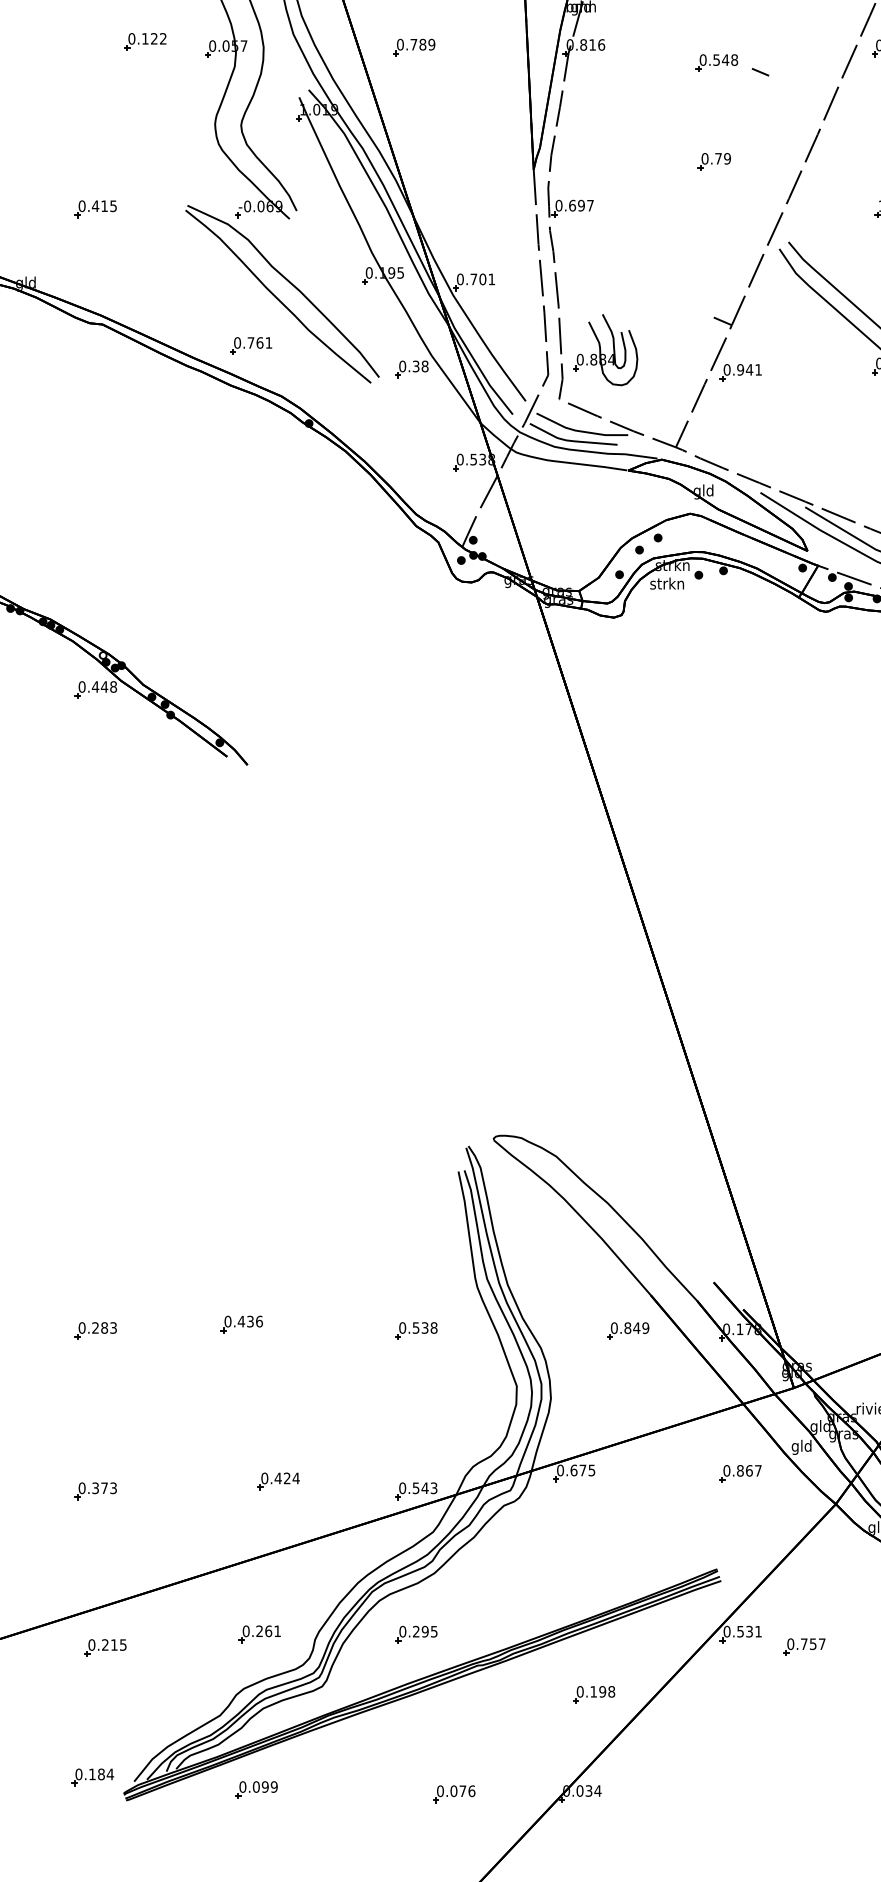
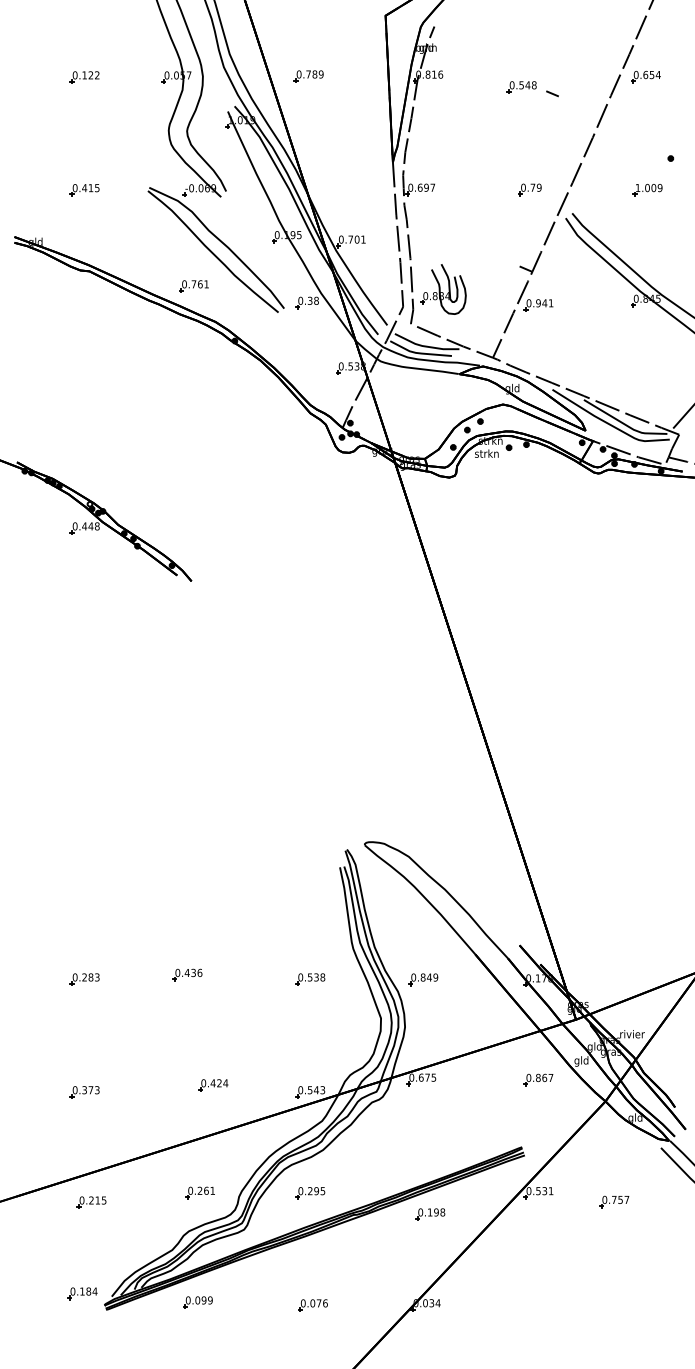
part: (145, 41) -> (84, 77), moved
part: (713, 161) -> (529, 189), moved
part: (628, 1330) -> (423, 979), moved
part: (804, 1646) -> (614, 1201), moved
part: (594, 1694) -> (430, 1214), moved
part: (453, 1794) -> (312, 1305), moved

